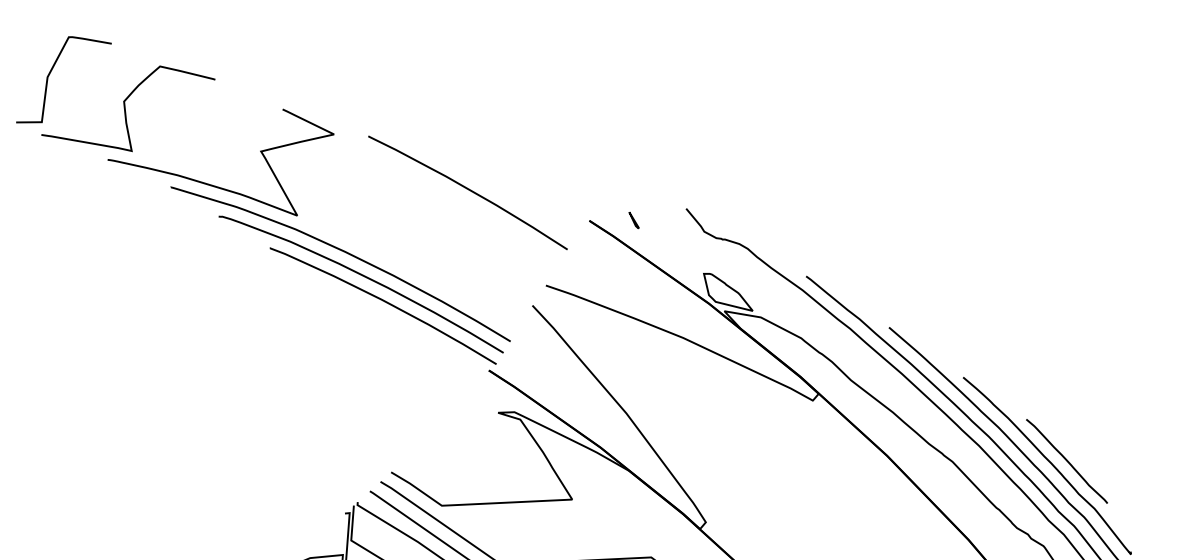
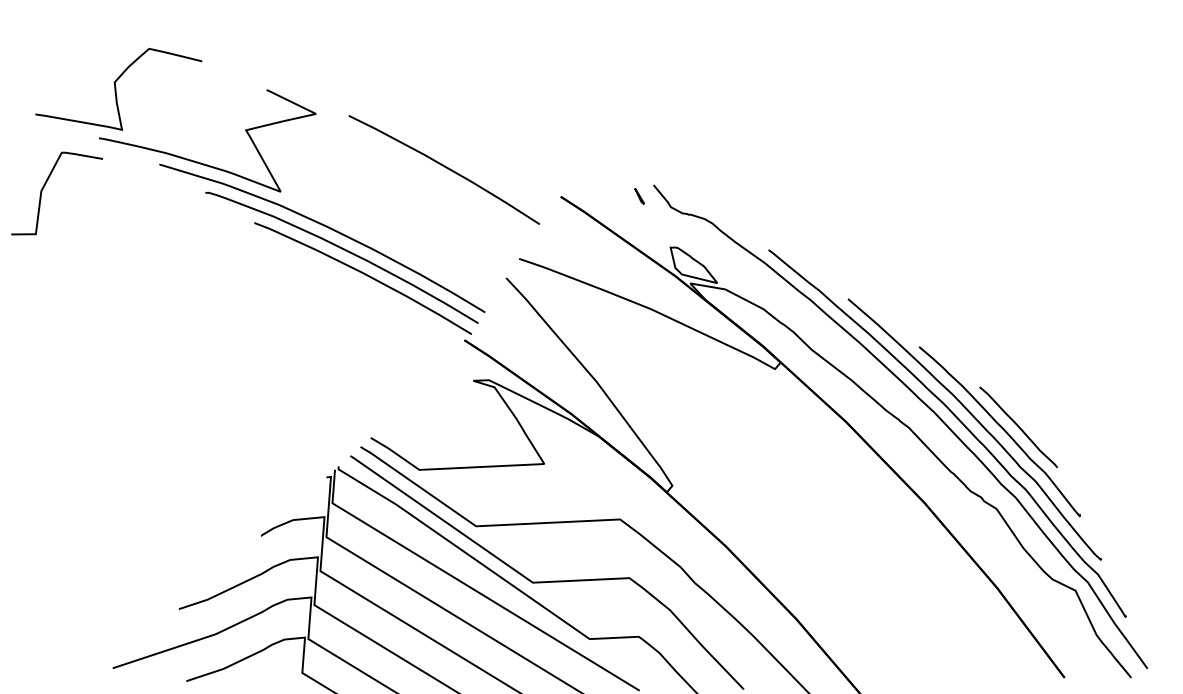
curve: (50, 73) -> (44, 187), moved
line: (633, 220) -> (639, 196), moved

